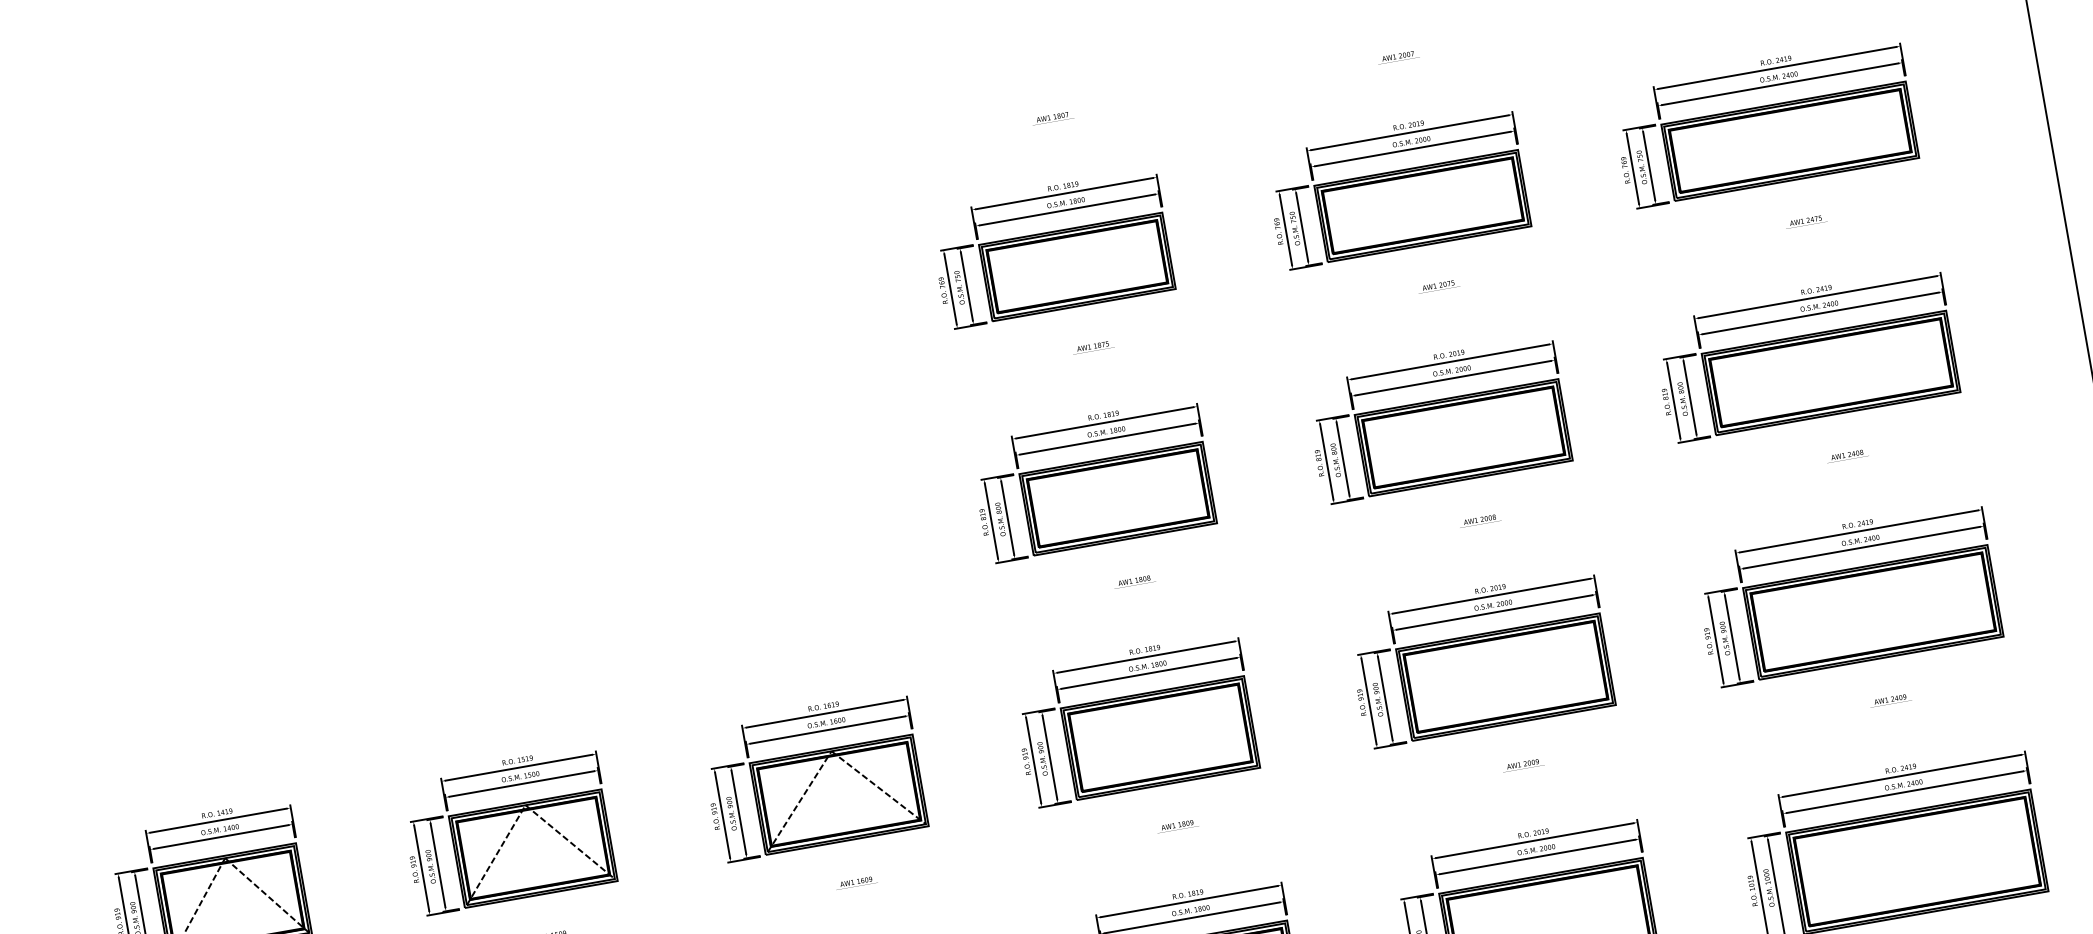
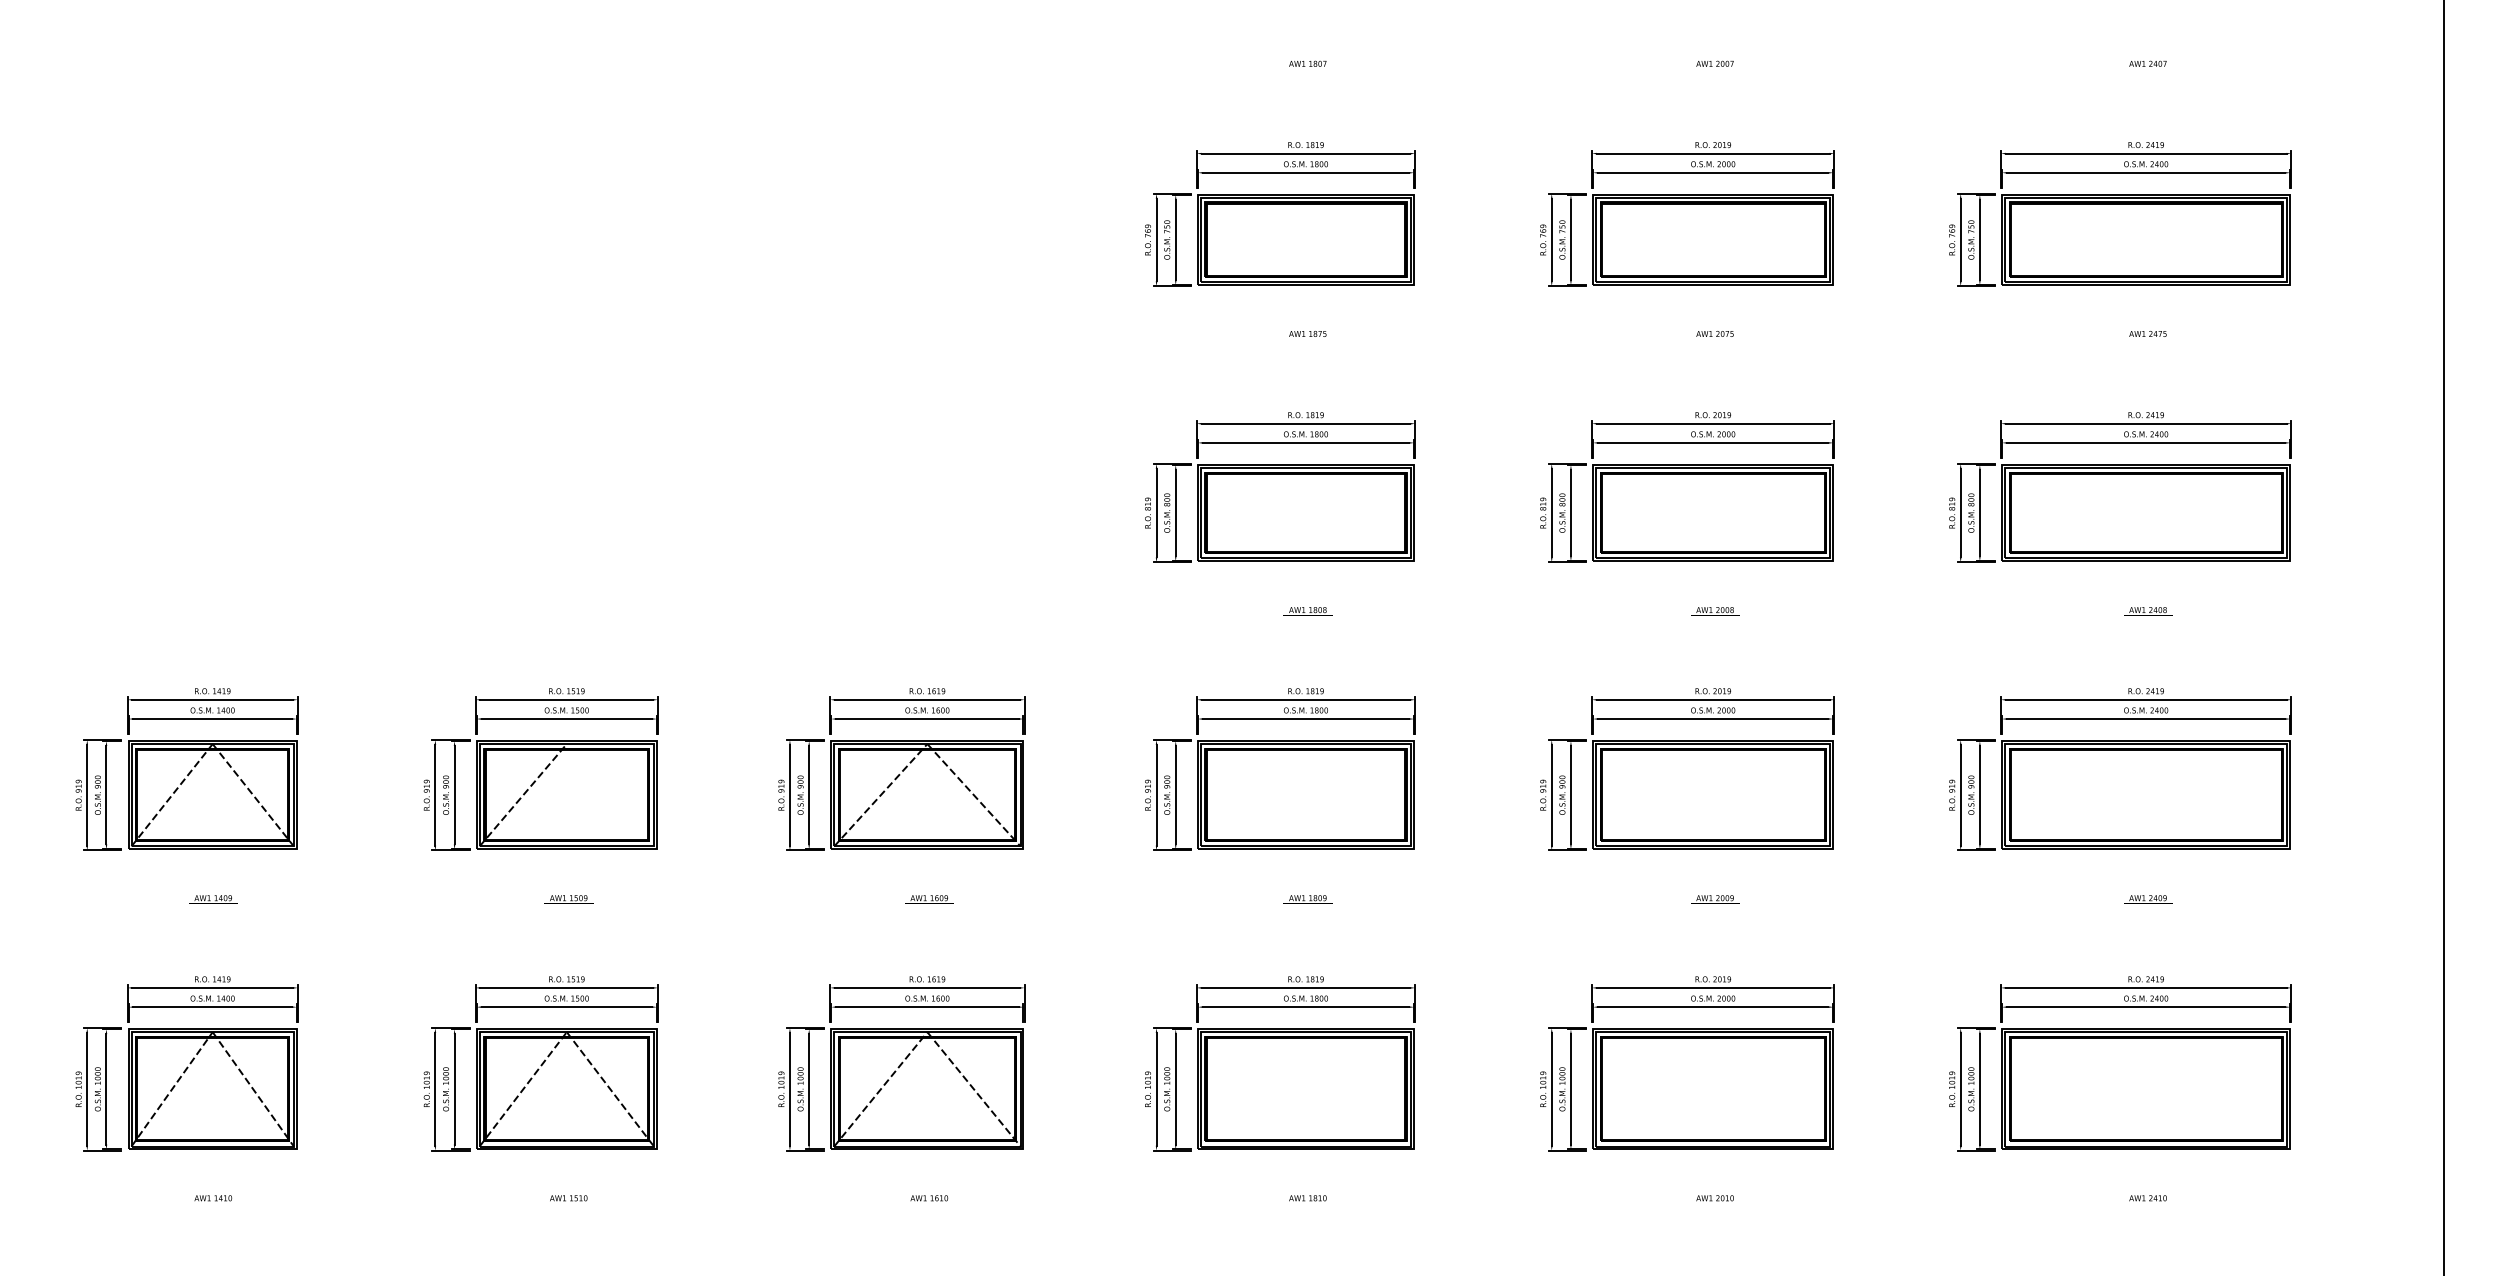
line: (570, 842) -> (610, 795), removed

